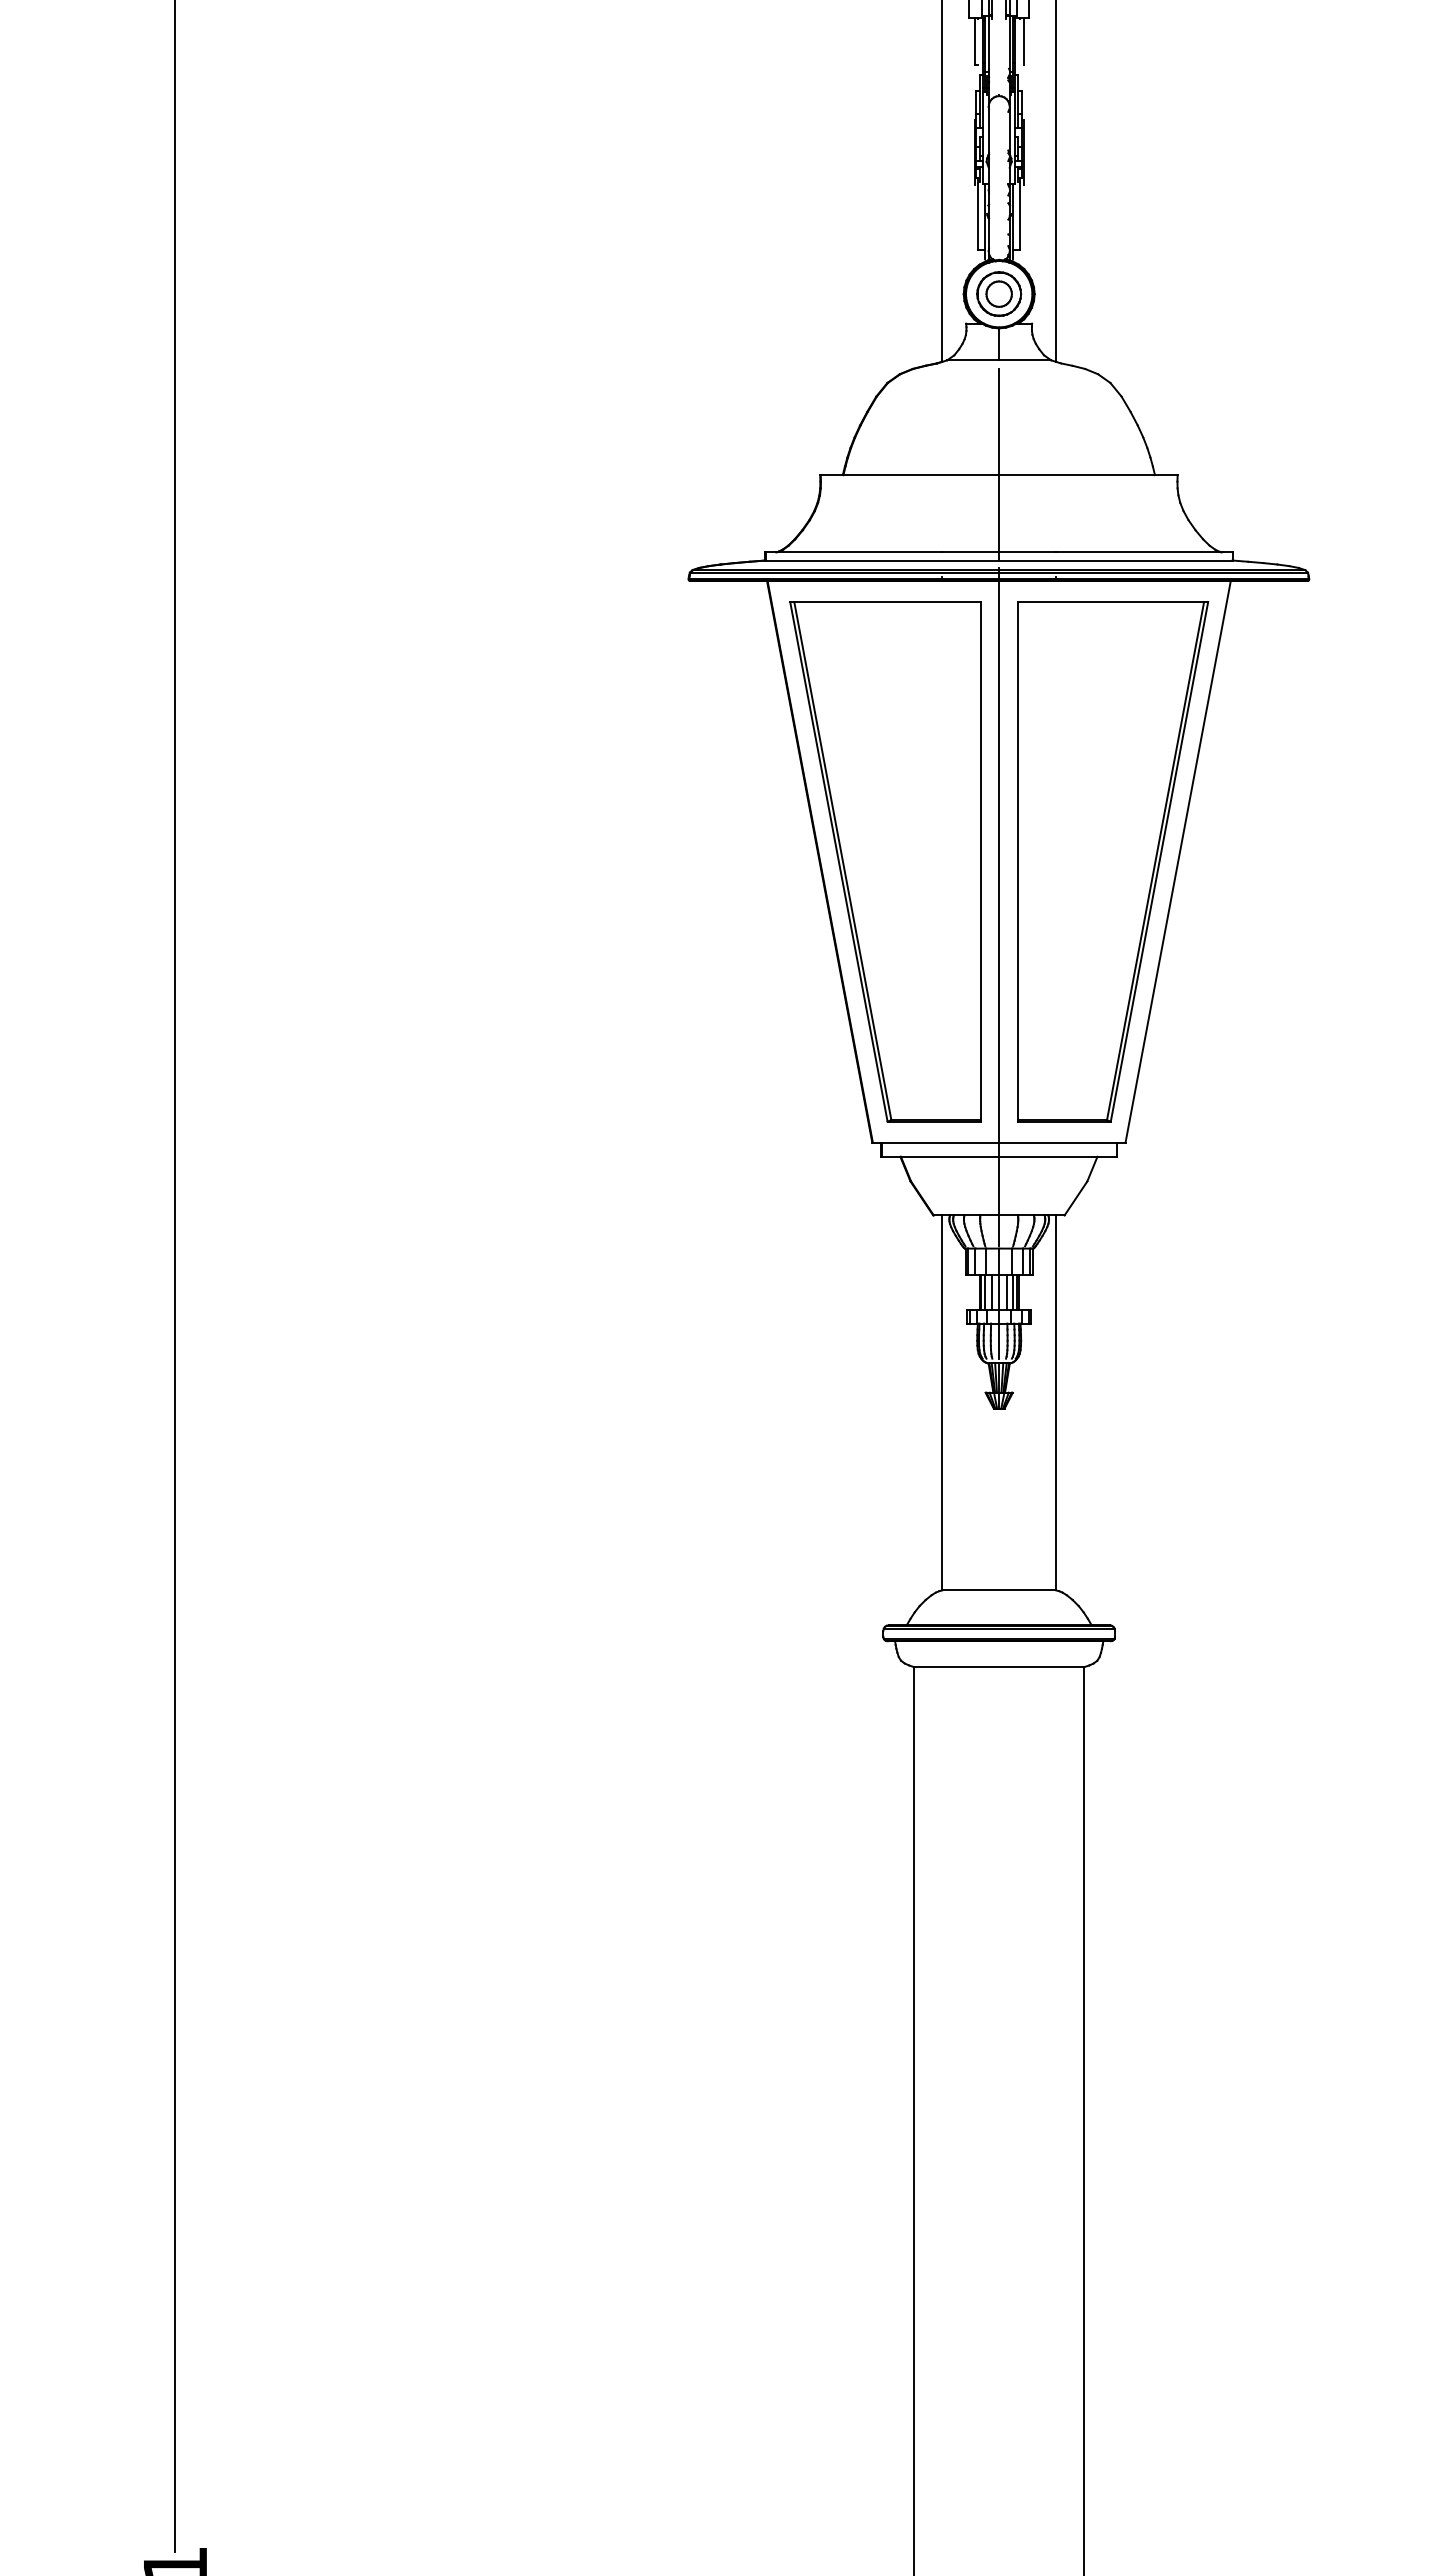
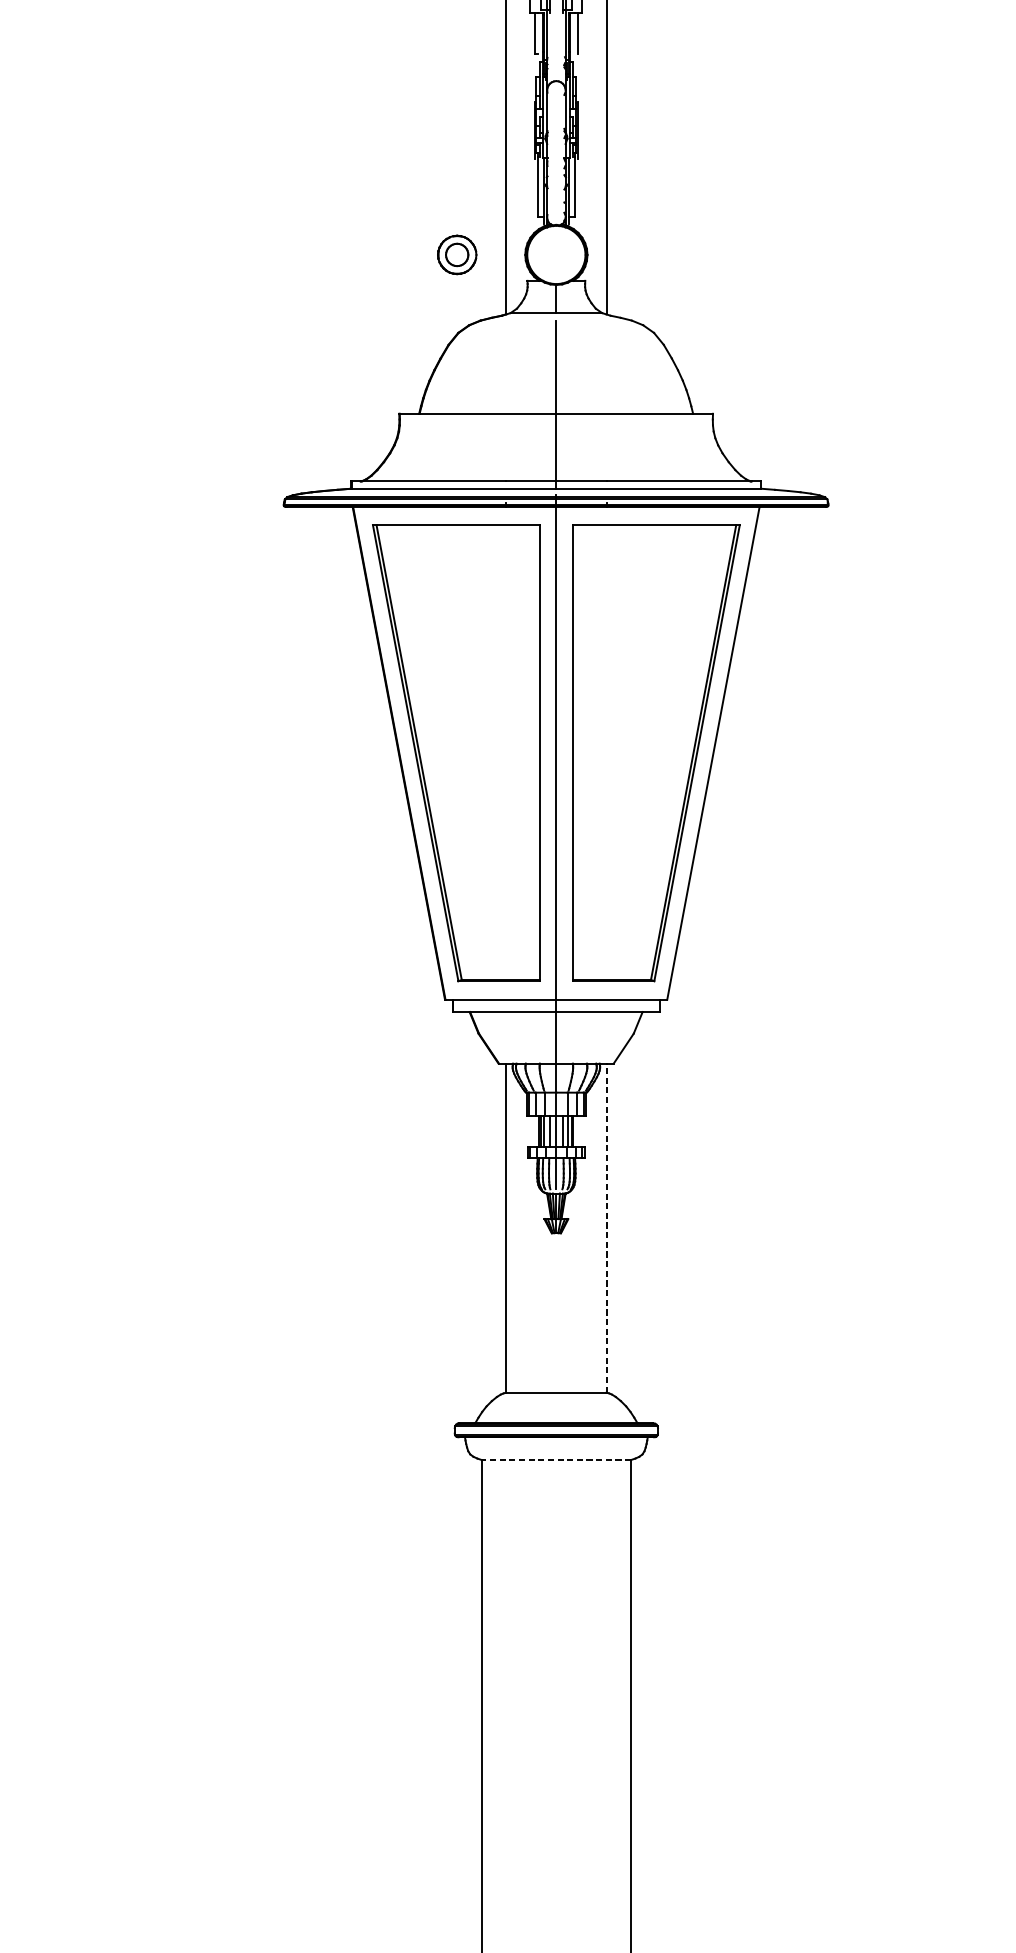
part: (999, 293) -> (457, 254), moved
line: (1056, 1402) -> (606, 1227), solid -> dashed
line: (998, 1667) -> (555, 1460), solid -> dashed

